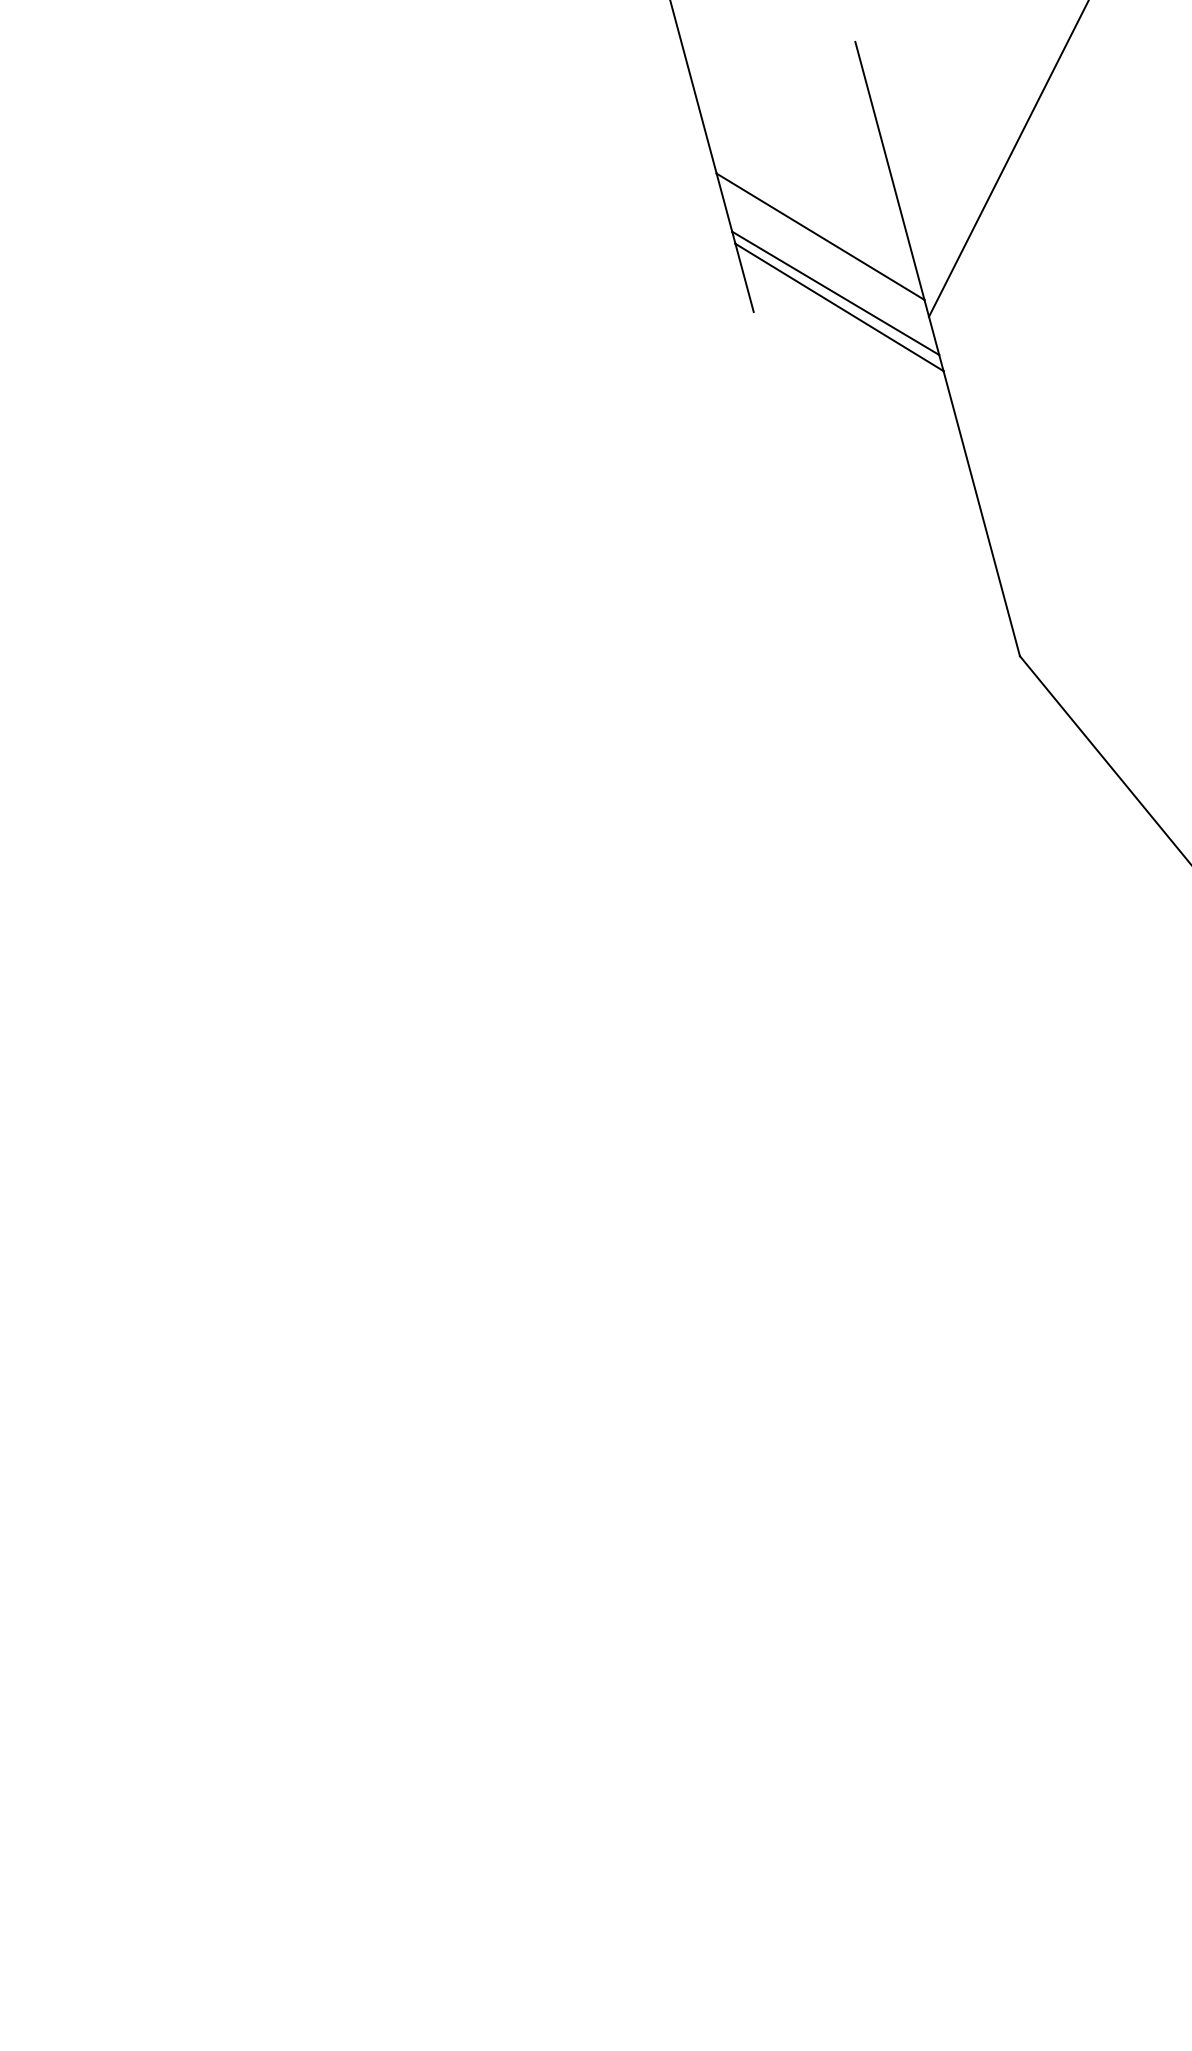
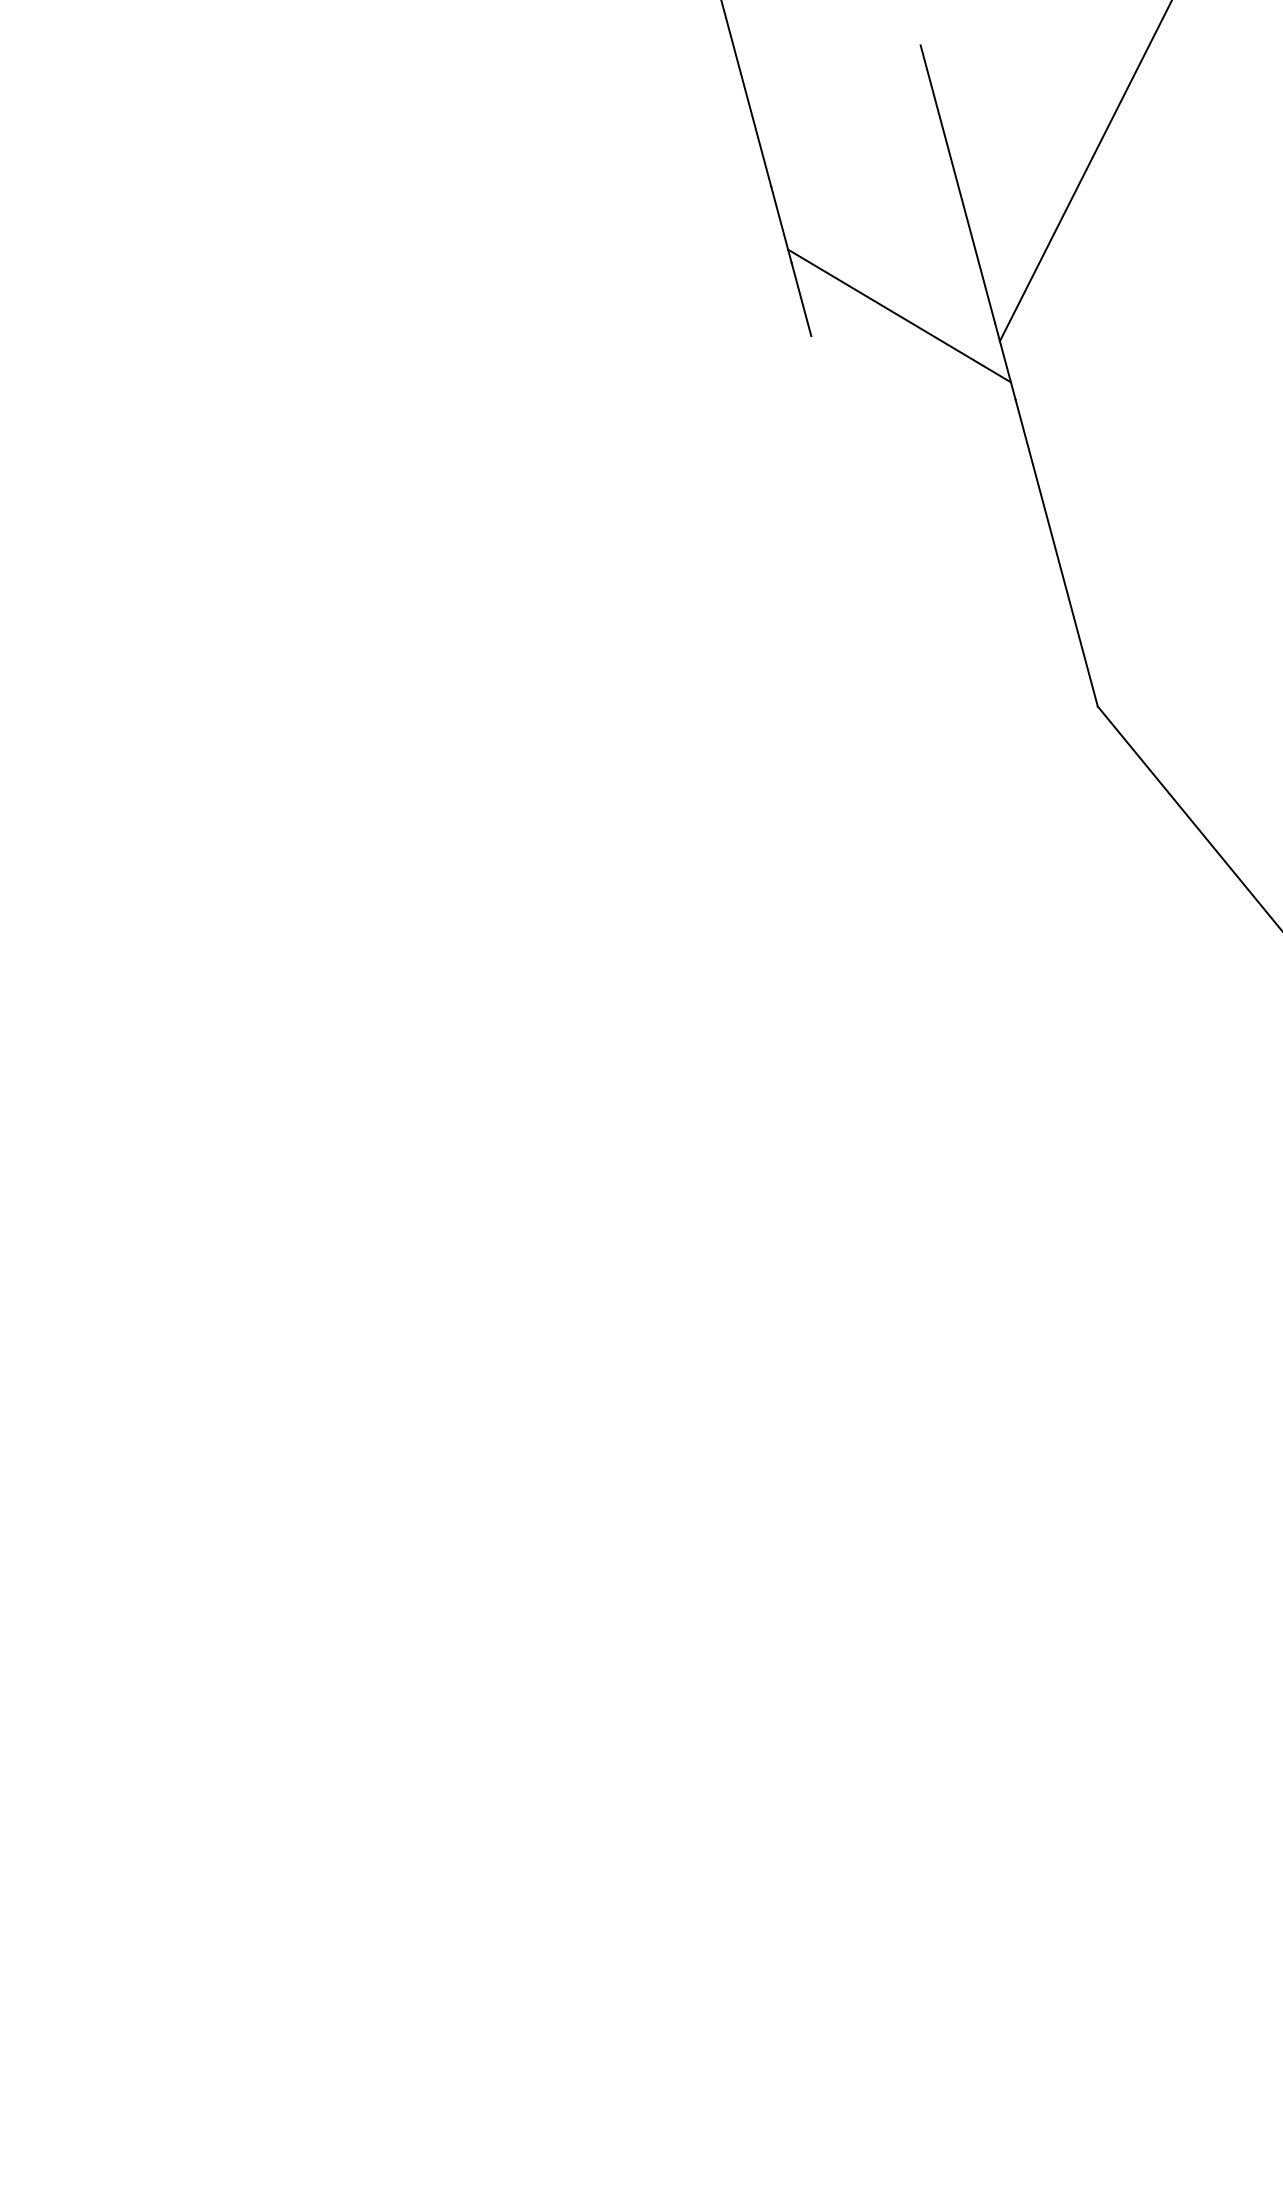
line: (820, 237) -> (883, 255), removed
line: (839, 306) -> (903, 330), removed

